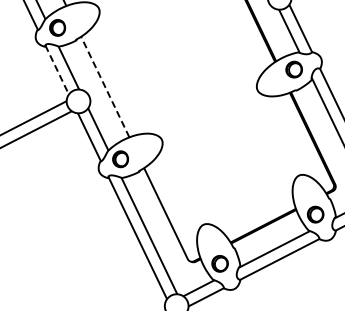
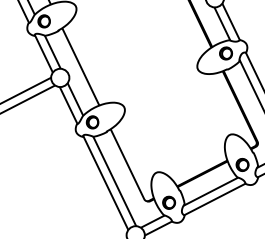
line: (57, 70) -> (44, 54), dashed -> solid
line: (105, 87) -> (80, 67), dashed -> solid

